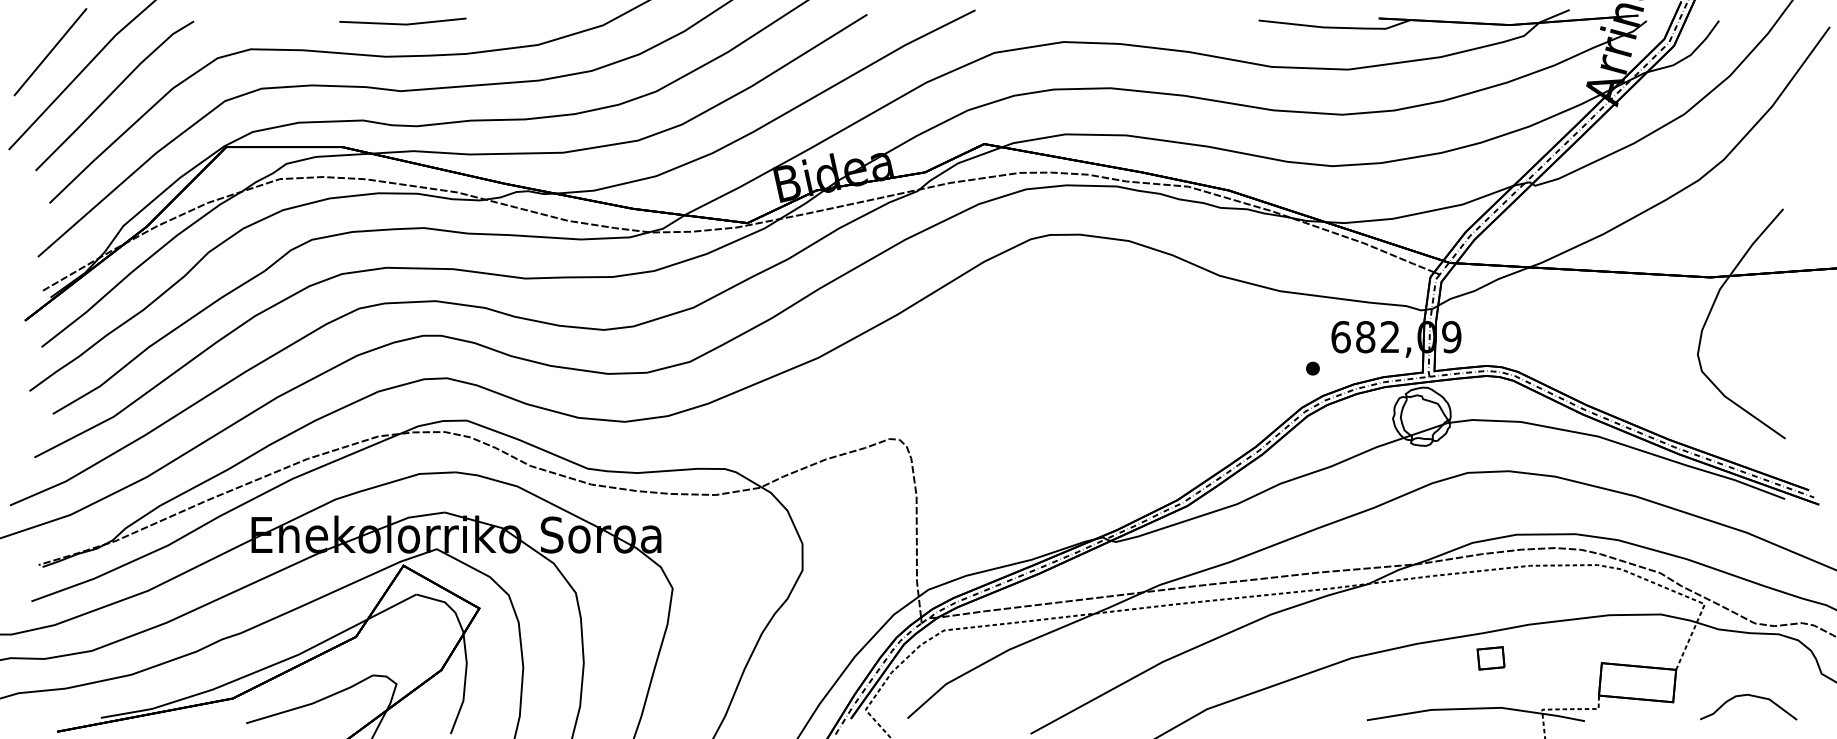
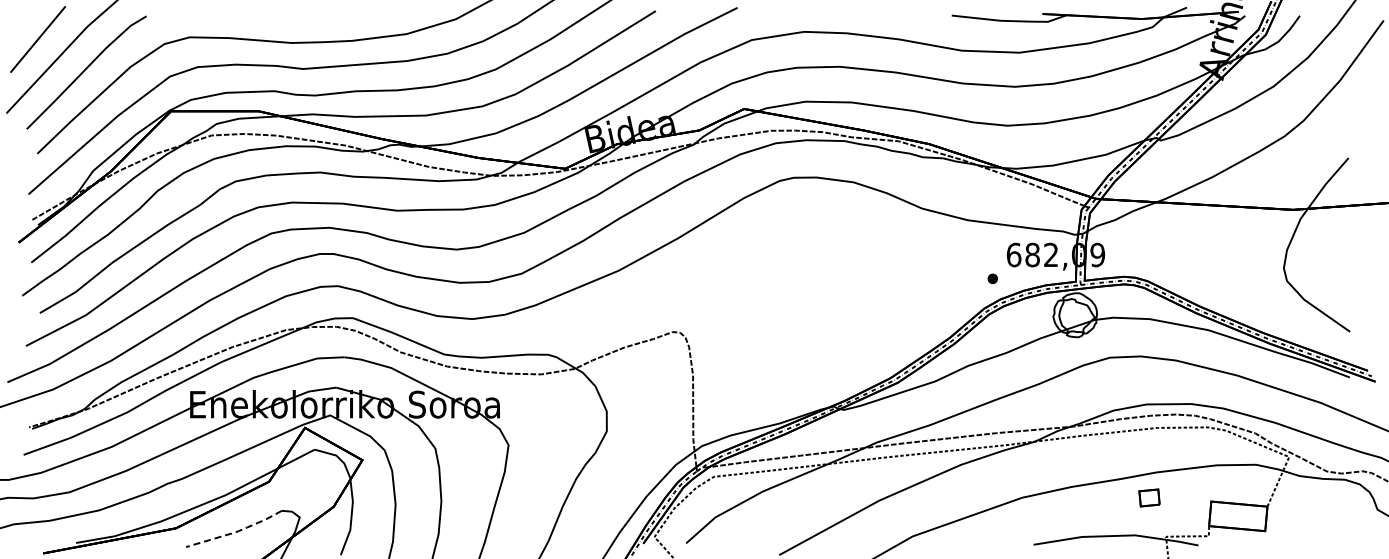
line: (402, 23) -> (304, 17), removed
part: (1491, 657) -> (1149, 497), moved
curve: (1752, 697) -> (1325, 527), removed
line: (312, 704) -> (236, 532), solid -> dashed

